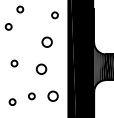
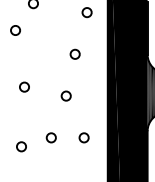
circle: (47, 42) -> (75, 54), size x0.62
circle: (41, 69) -> (66, 96), size x0.62
circle: (52, 96) -> (83, 138), size x0.62

